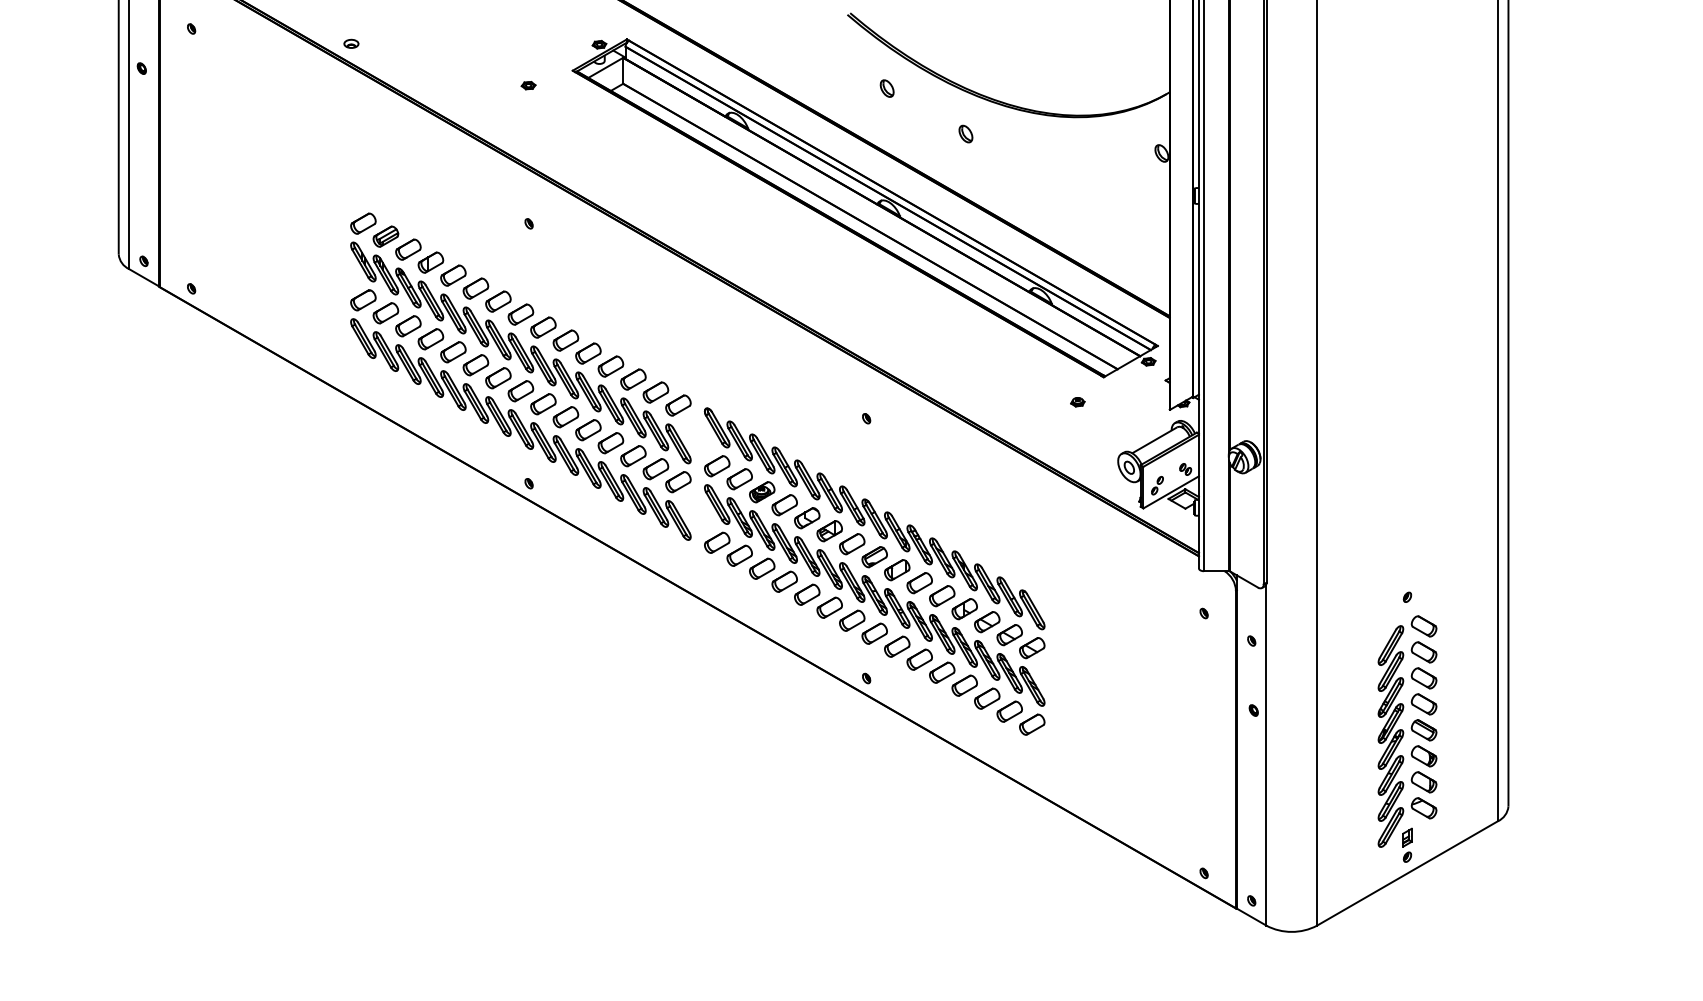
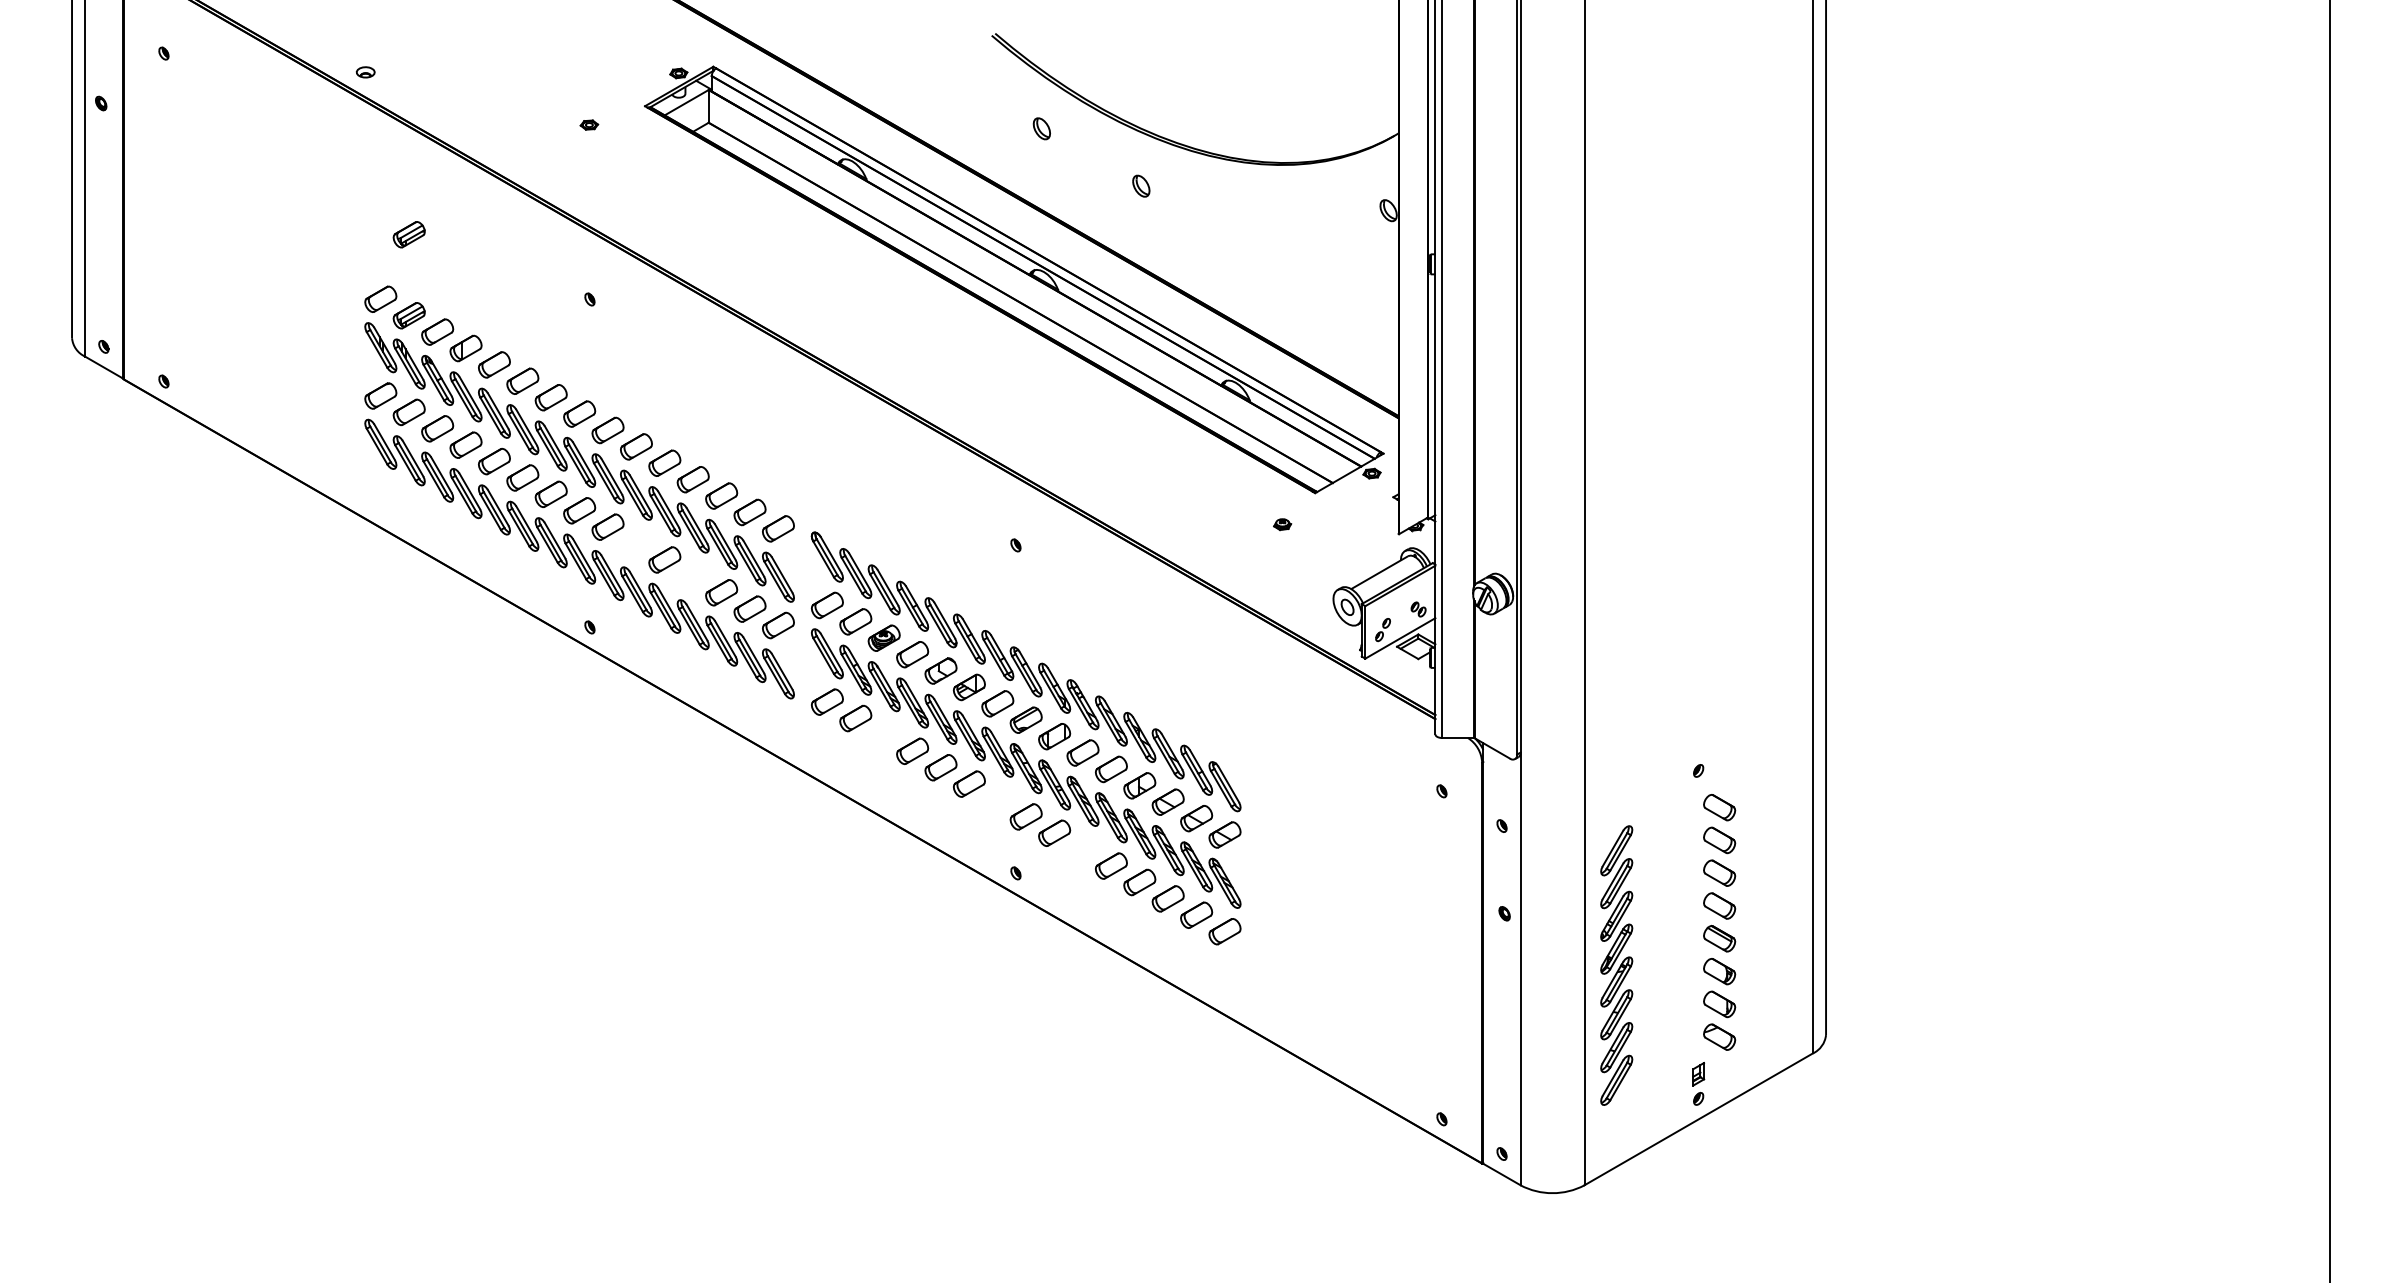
part: (385, 172) -> (408, 234), added
part: (565, 417) -> (636, 543), removed
part: (610, 442) -> (692, 575), removed
part: (761, 568) -> (883, 734), removed
part: (851, 620) -> (997, 800), removed
part: (919, 659) -> (1082, 849), removed
part: (1390, 736) -> (1616, 965), moved

